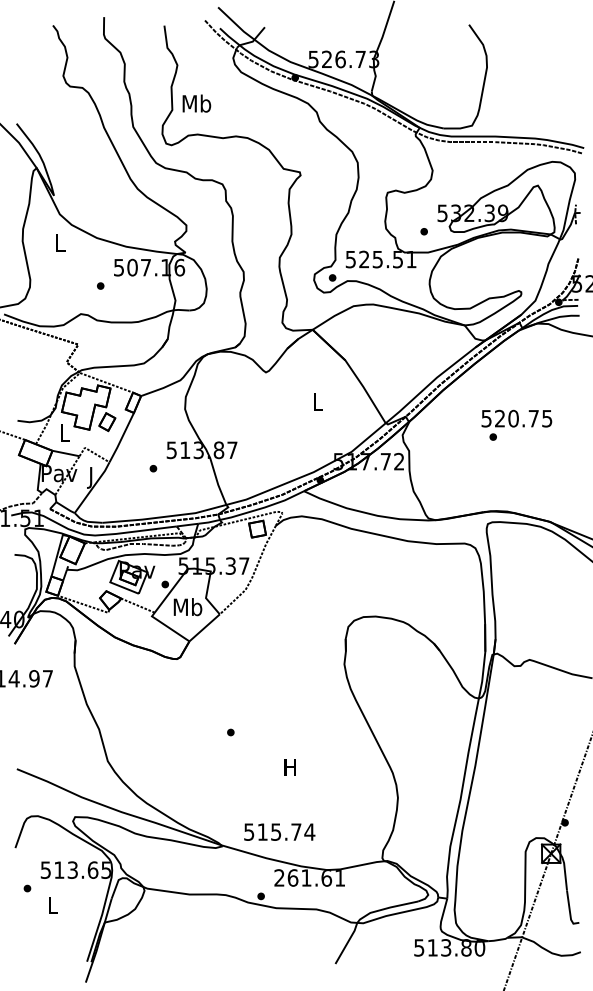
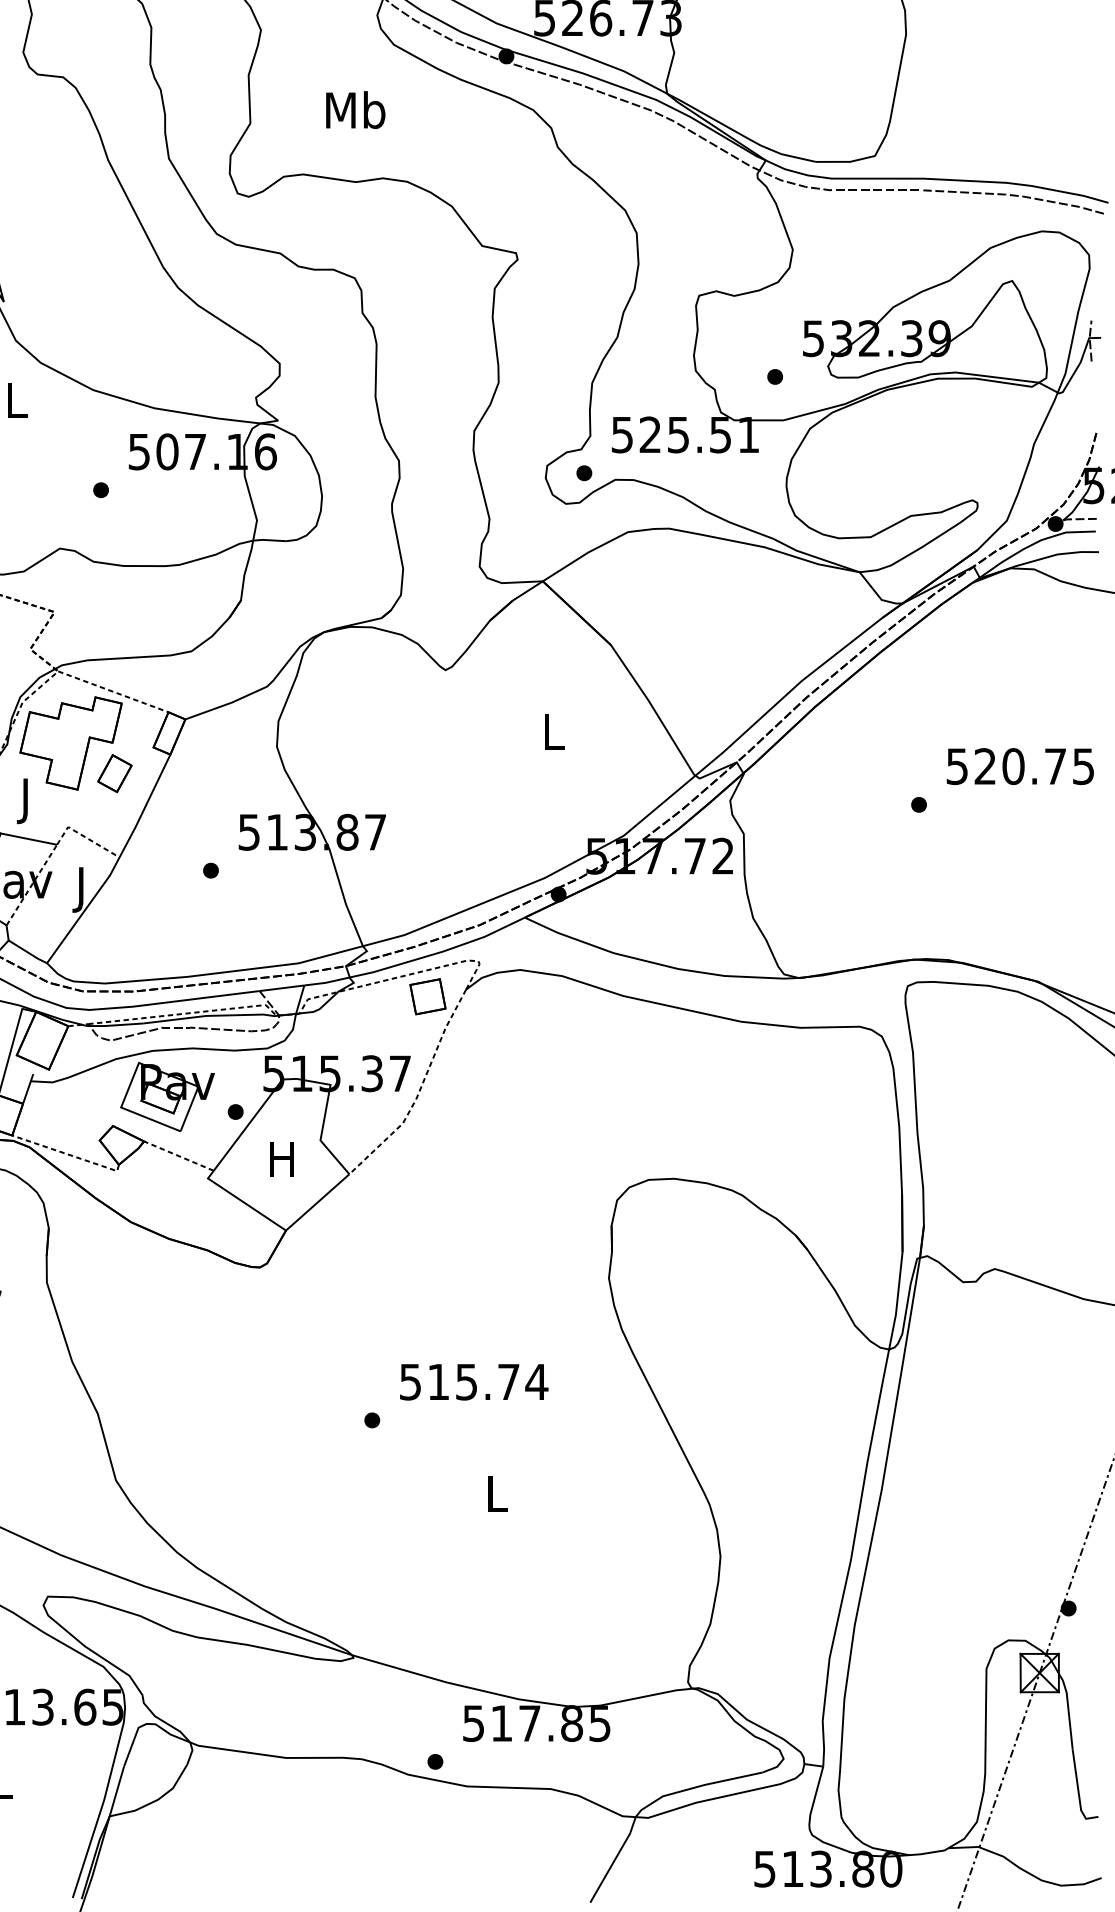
text: (196, 103) -> (354, 109), moved
text: (516, 418) -> (1019, 766), moved
text: (64, 435) -> (25, 801), L -> J
text: (187, 607) -> (281, 1159), Mb -> H
text: (289, 767) -> (494, 1493), H -> L
text: (279, 831) -> (473, 1380), moved
text: (309, 877) -> (536, 1722), 261.61 -> 517.85

